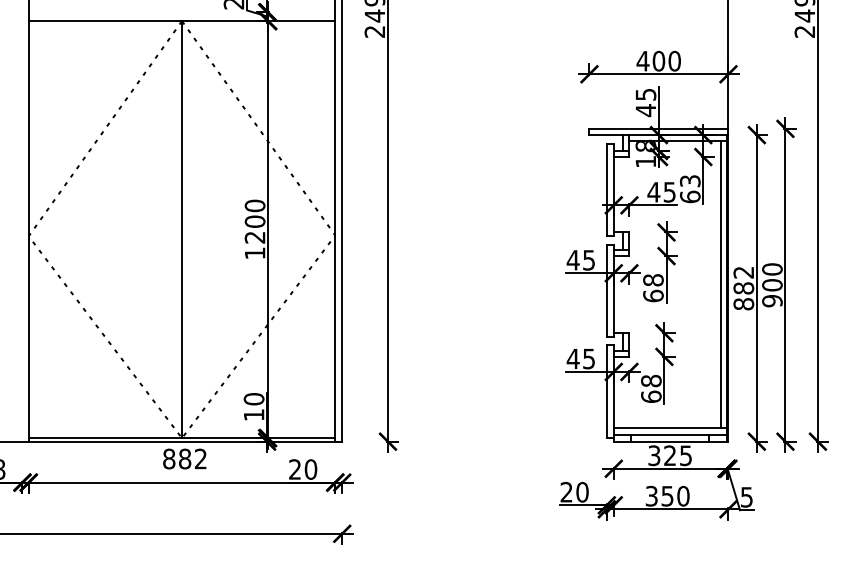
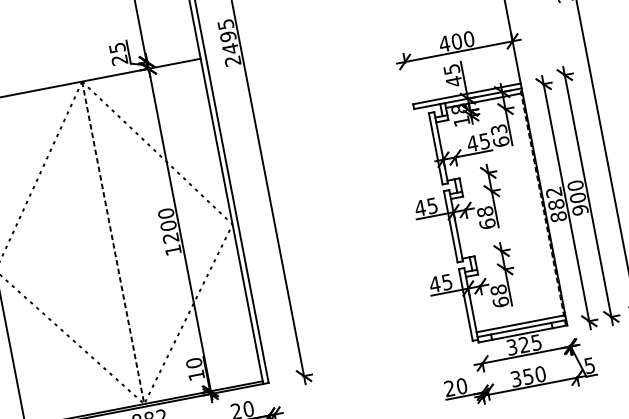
line: (182, 229) -> (113, 242), solid -> dashed
line: (720, 284) -> (537, 205), removed
line: (726, 287) -> (542, 206), solid -> dashed

